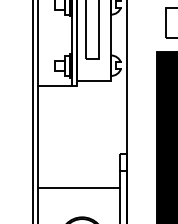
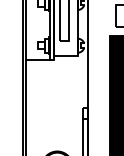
line: (78, 188) -> (54, 131), removed

